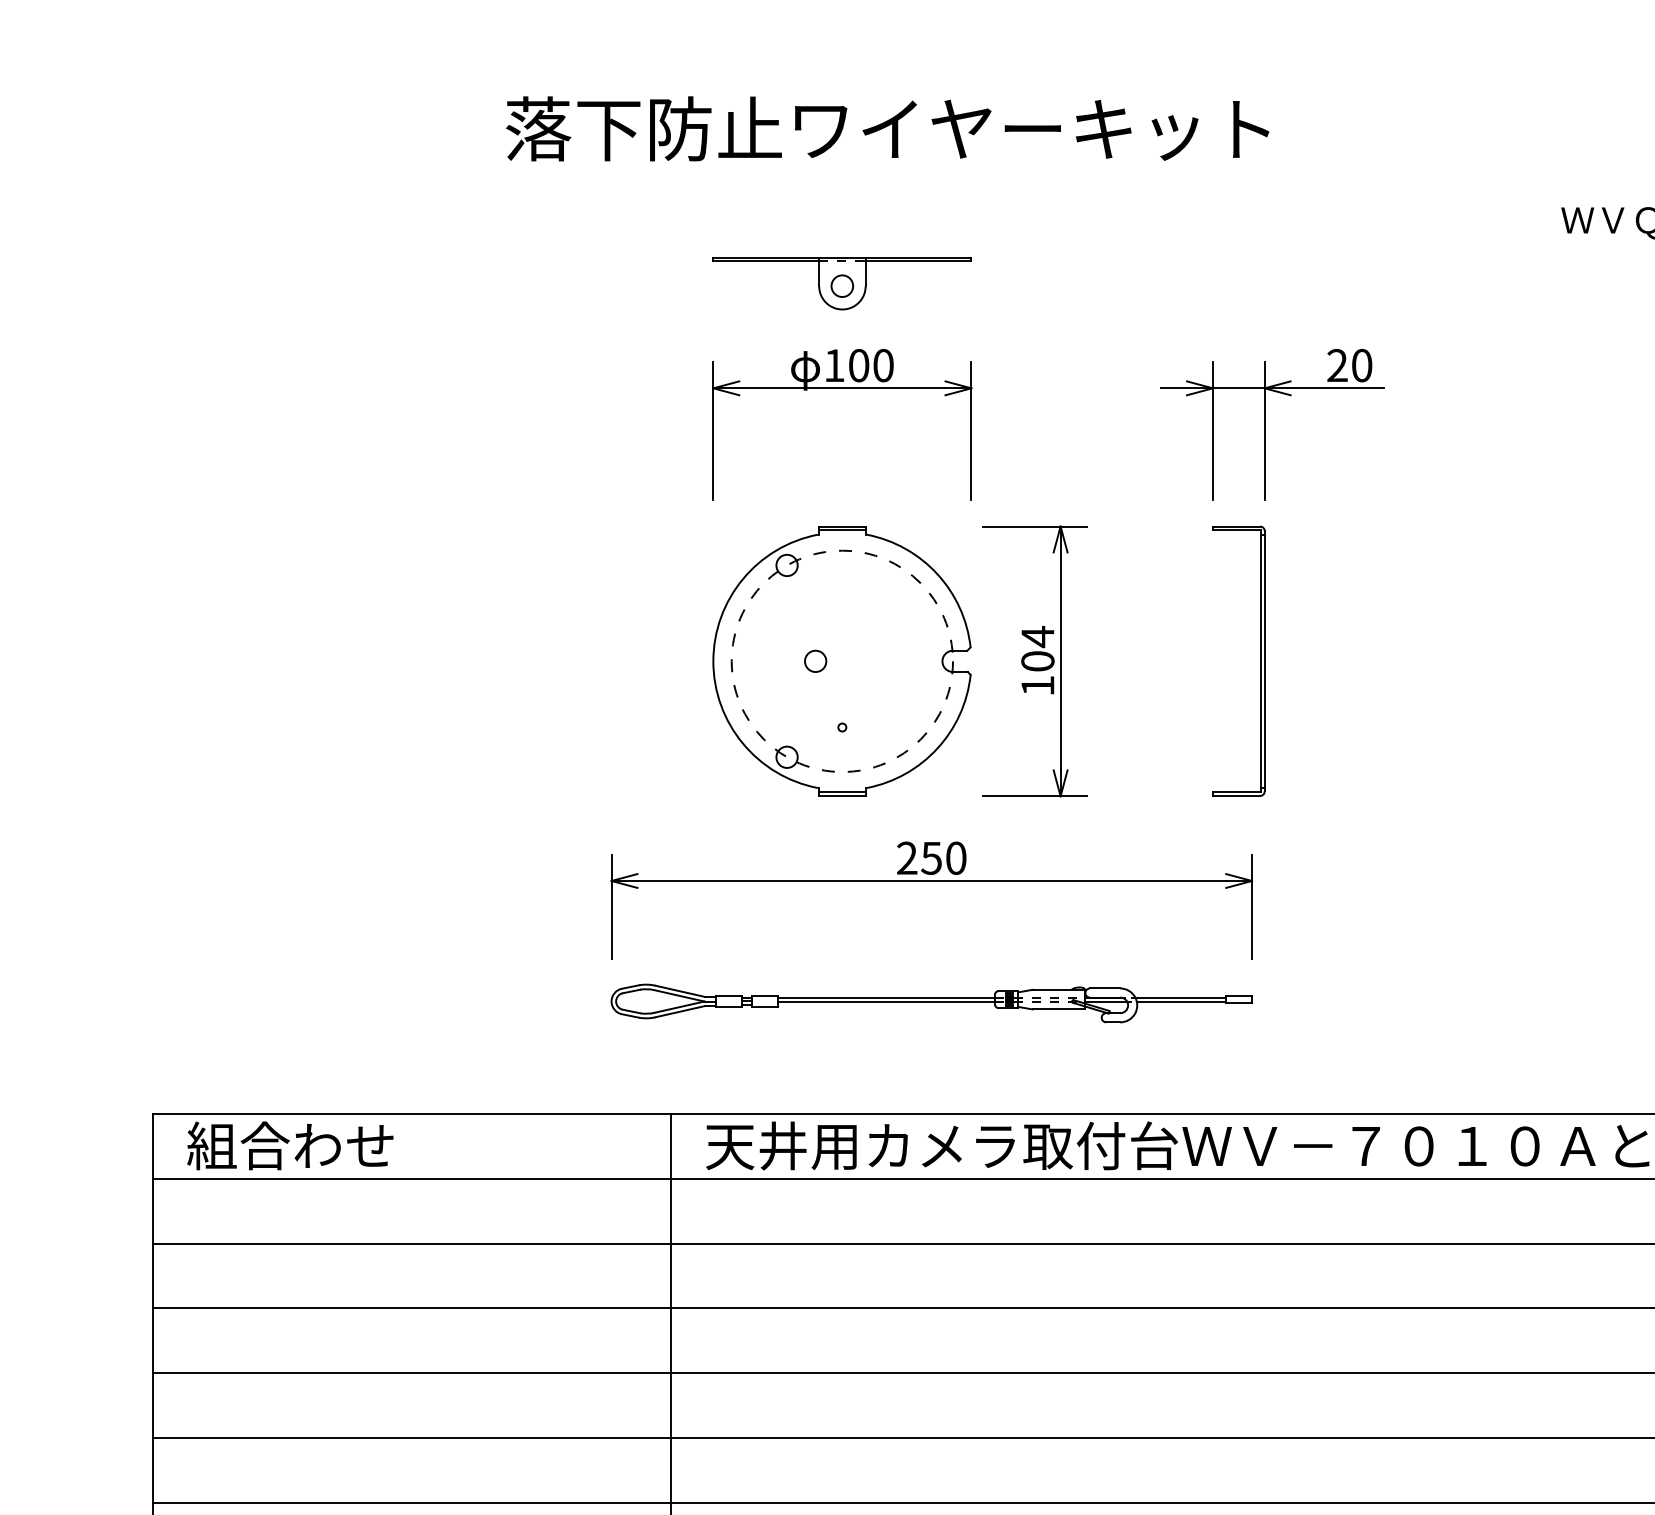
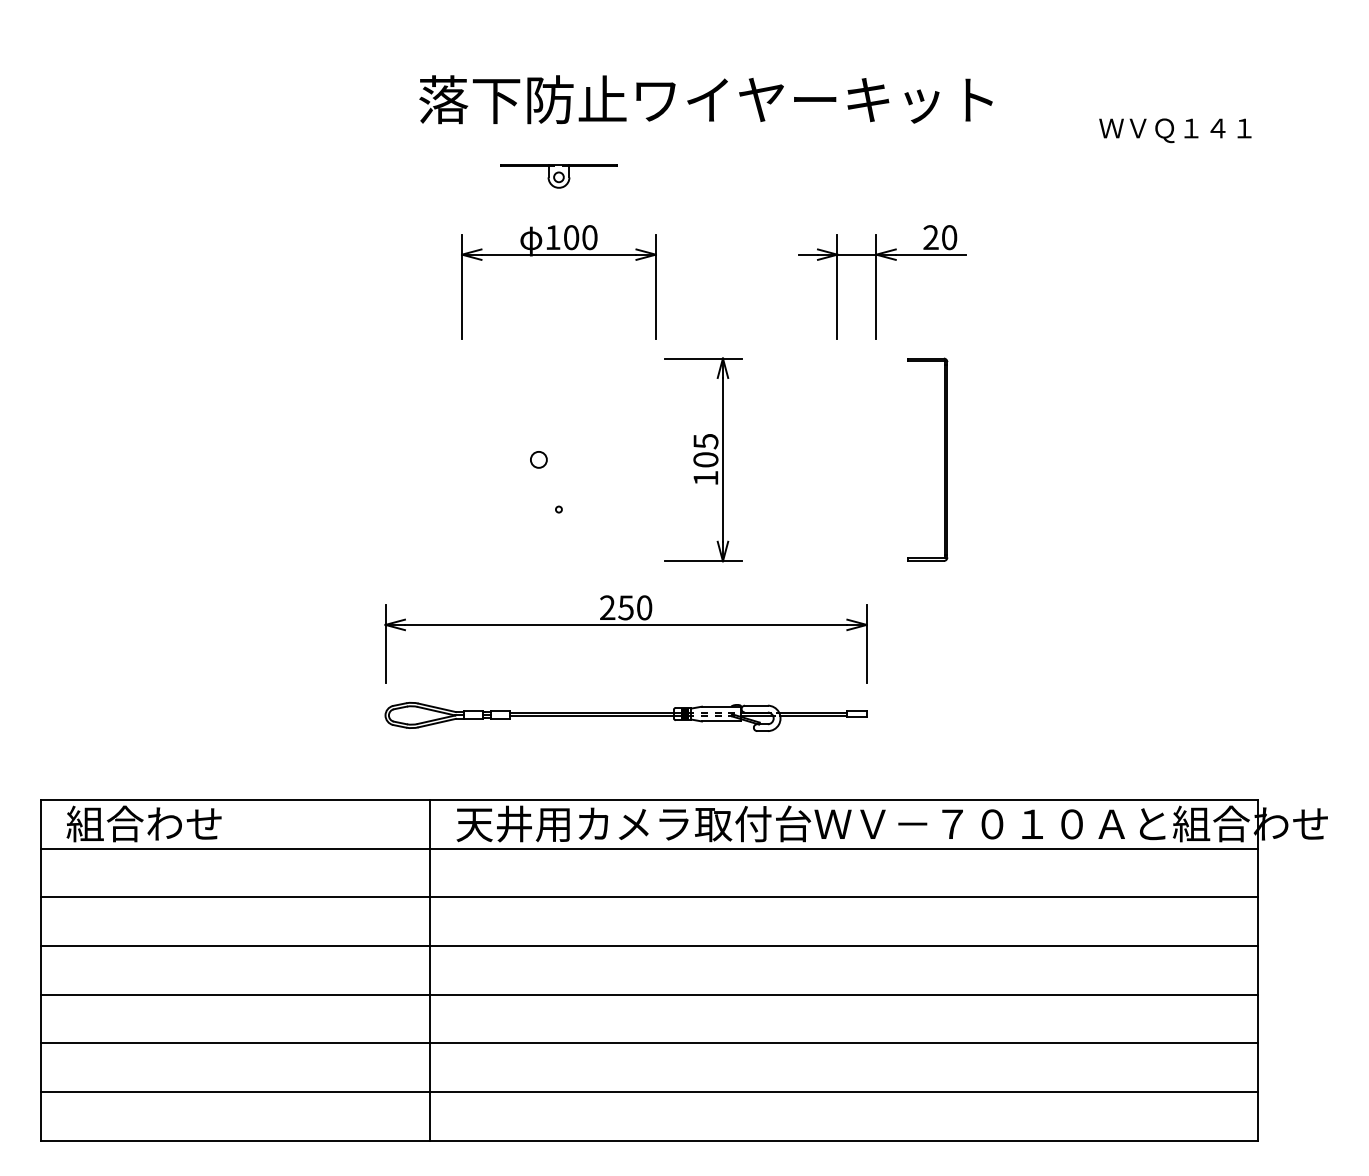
text: (886, 128) -> (705, 99), moved
part: (841, 284) -> (558, 176), size x0.6
text: (1037, 636) -> (705, 441), 104 -> 105
part: (841, 660) -> (558, 459), removed
part: (1260, 660) -> (944, 459), moved

